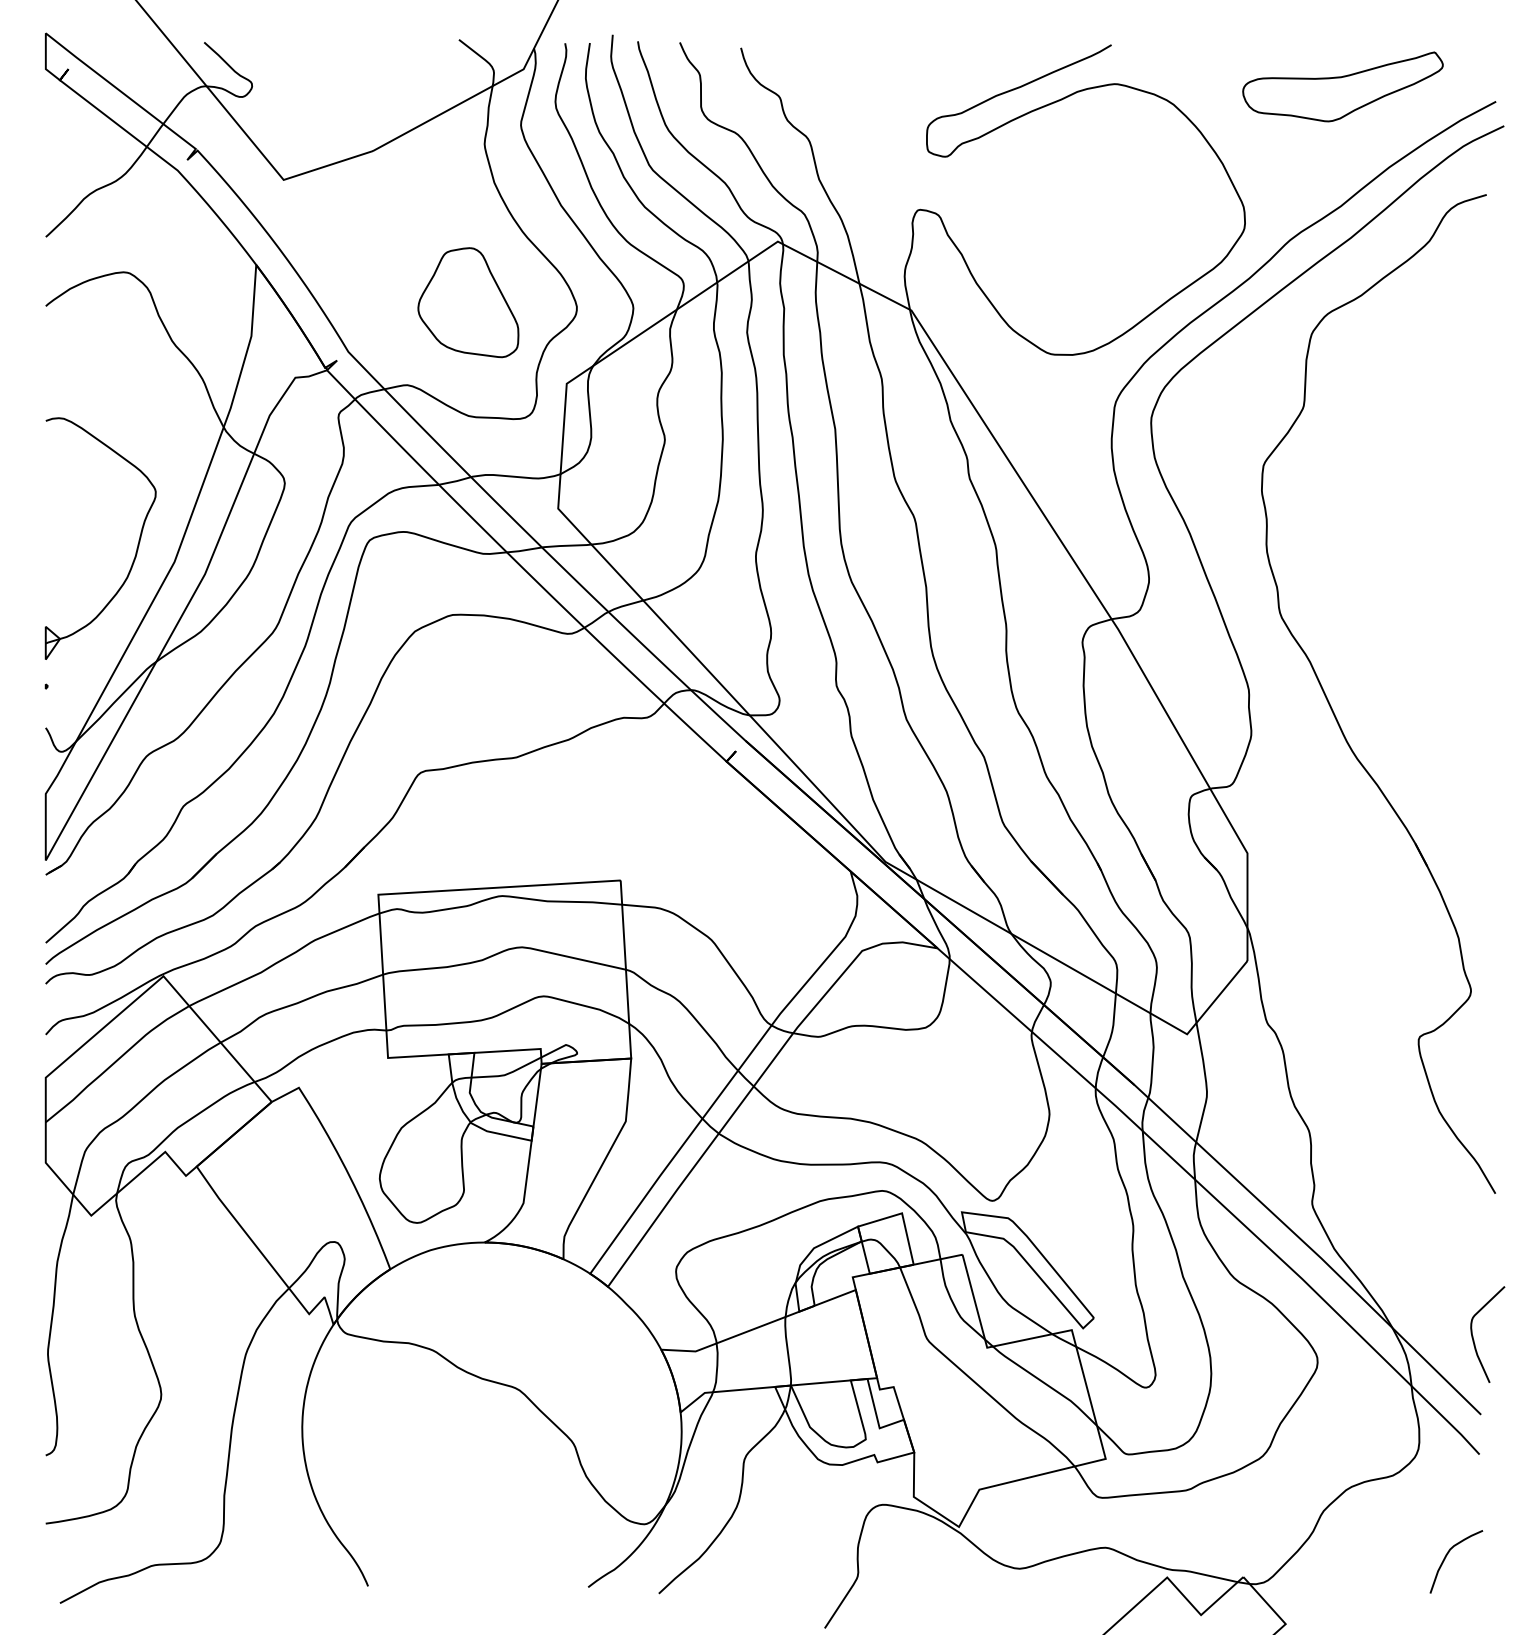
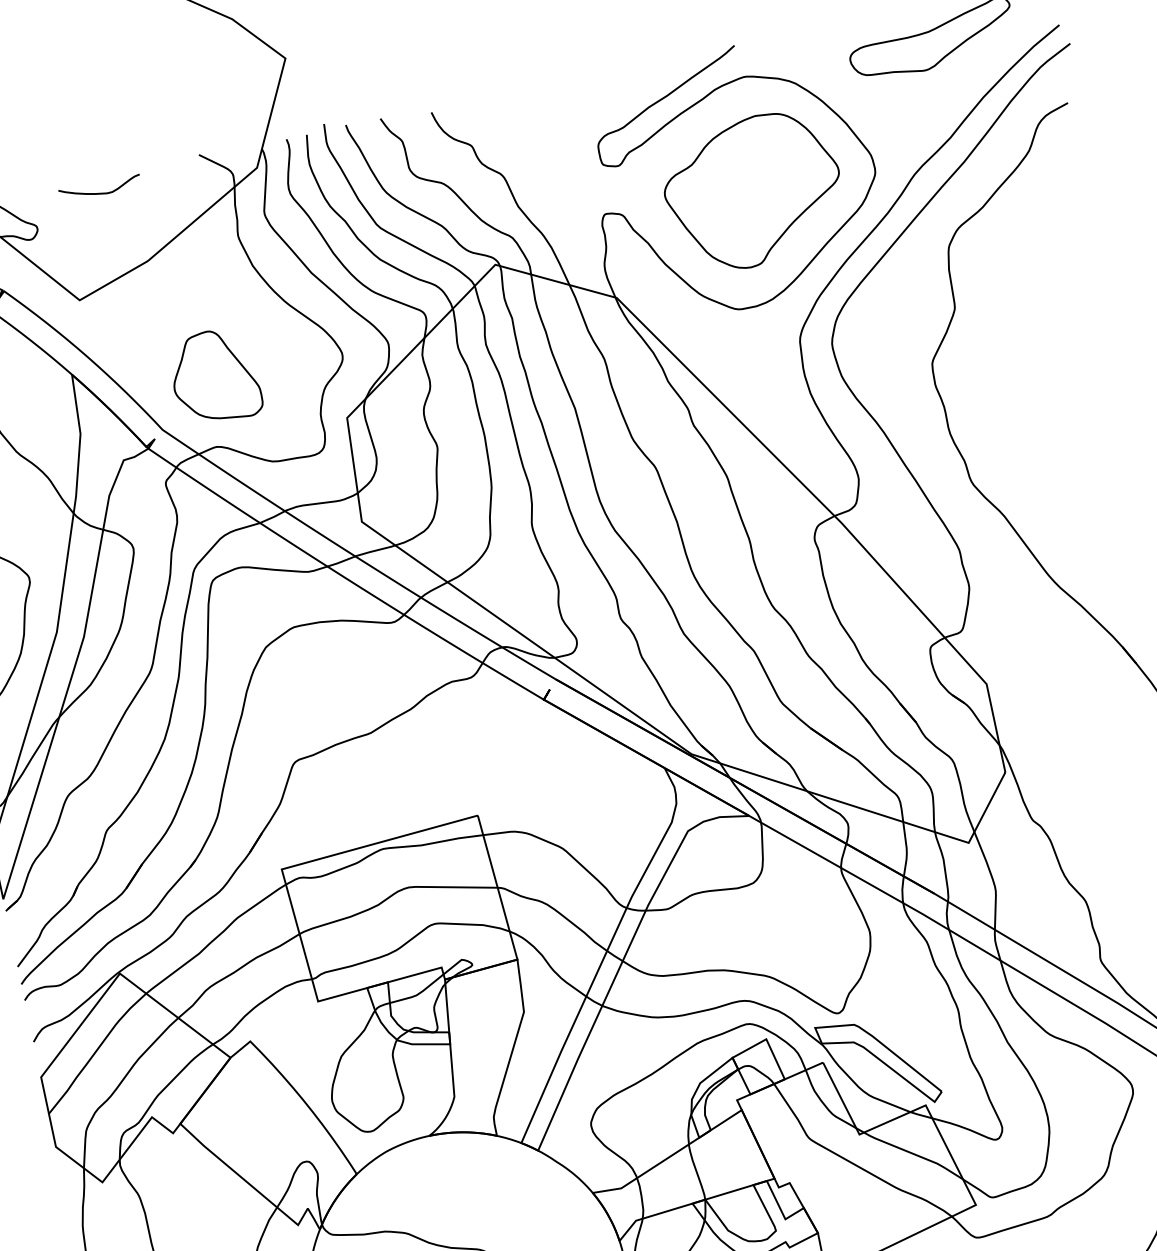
curve: (334, 59) -> (100, 192), added
part: (1097, 219) -> (753, 190), added
part: (468, 302) -> (214, 376), moved

